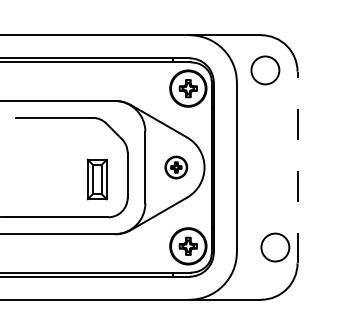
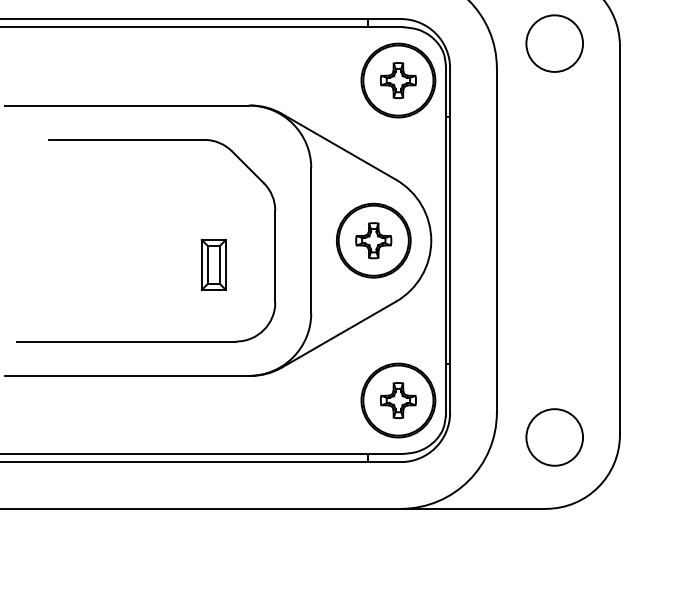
part: (176, 167) -> (374, 240), size x1.67
line: (297, 167) -> (619, 240), dashed -> solid
part: (97, 179) -> (214, 264), size x0.62
circle: (275, 247) -> (554, 437), moved

